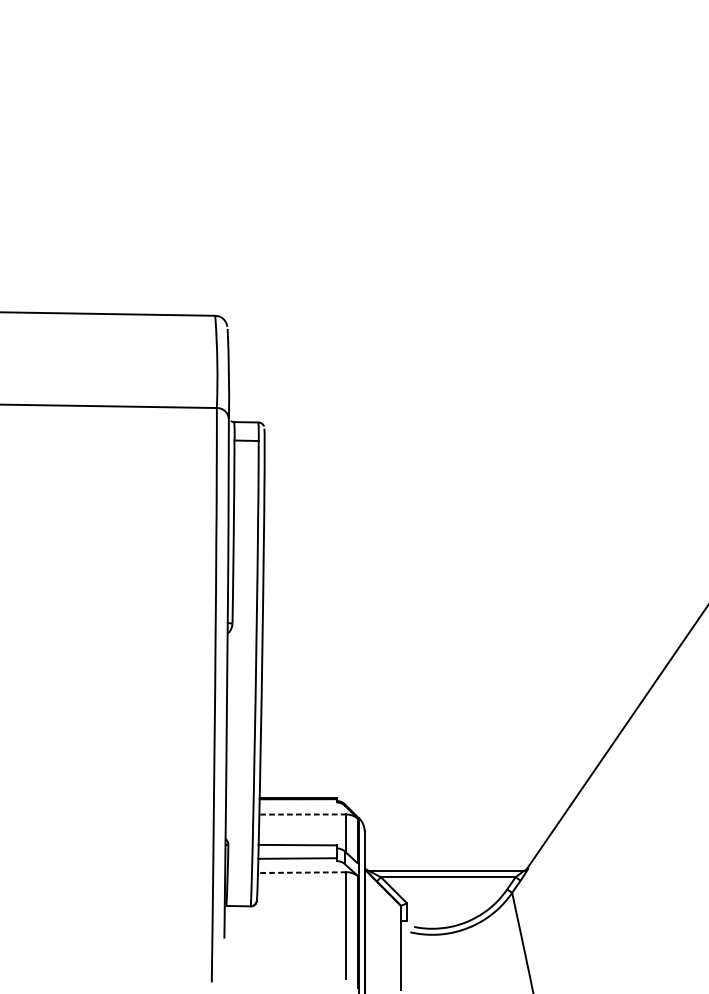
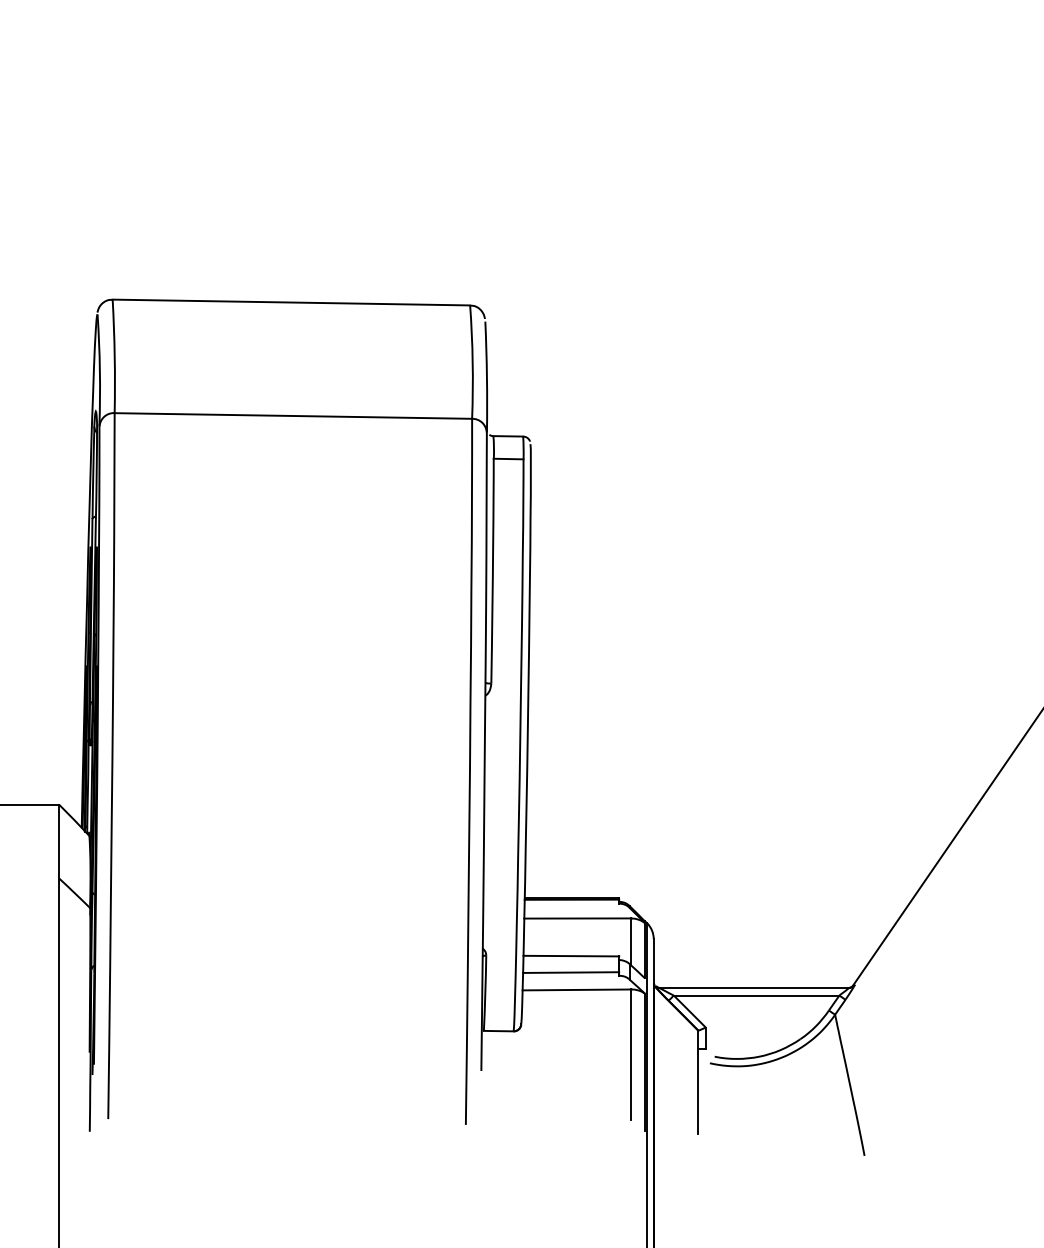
line: (302, 814) -> (577, 918), dashed -> solid
line: (301, 872) -> (576, 989), dashed -> solid

